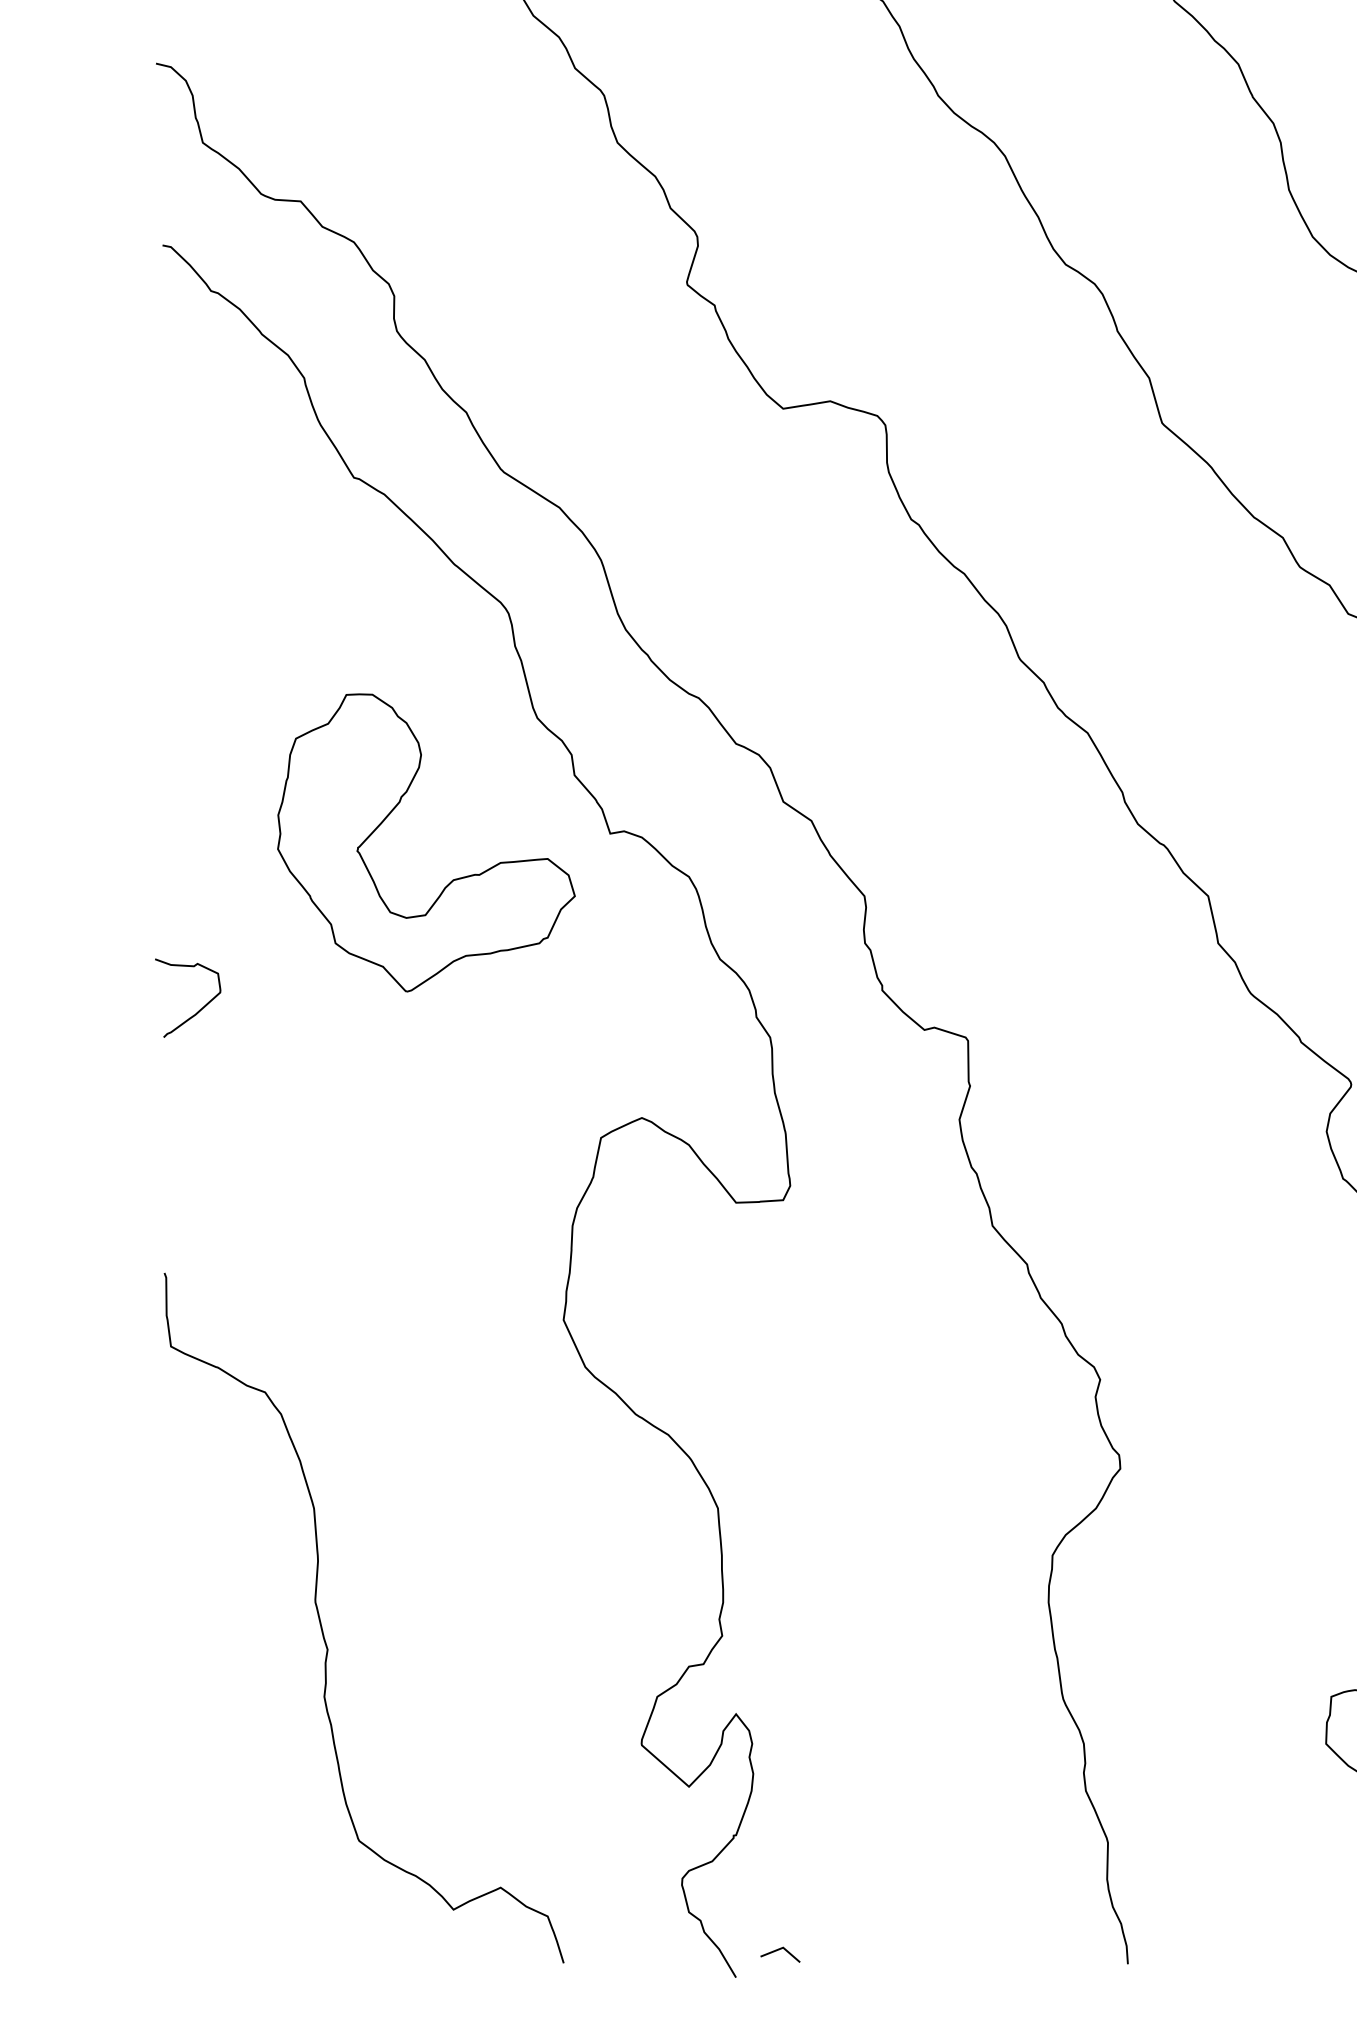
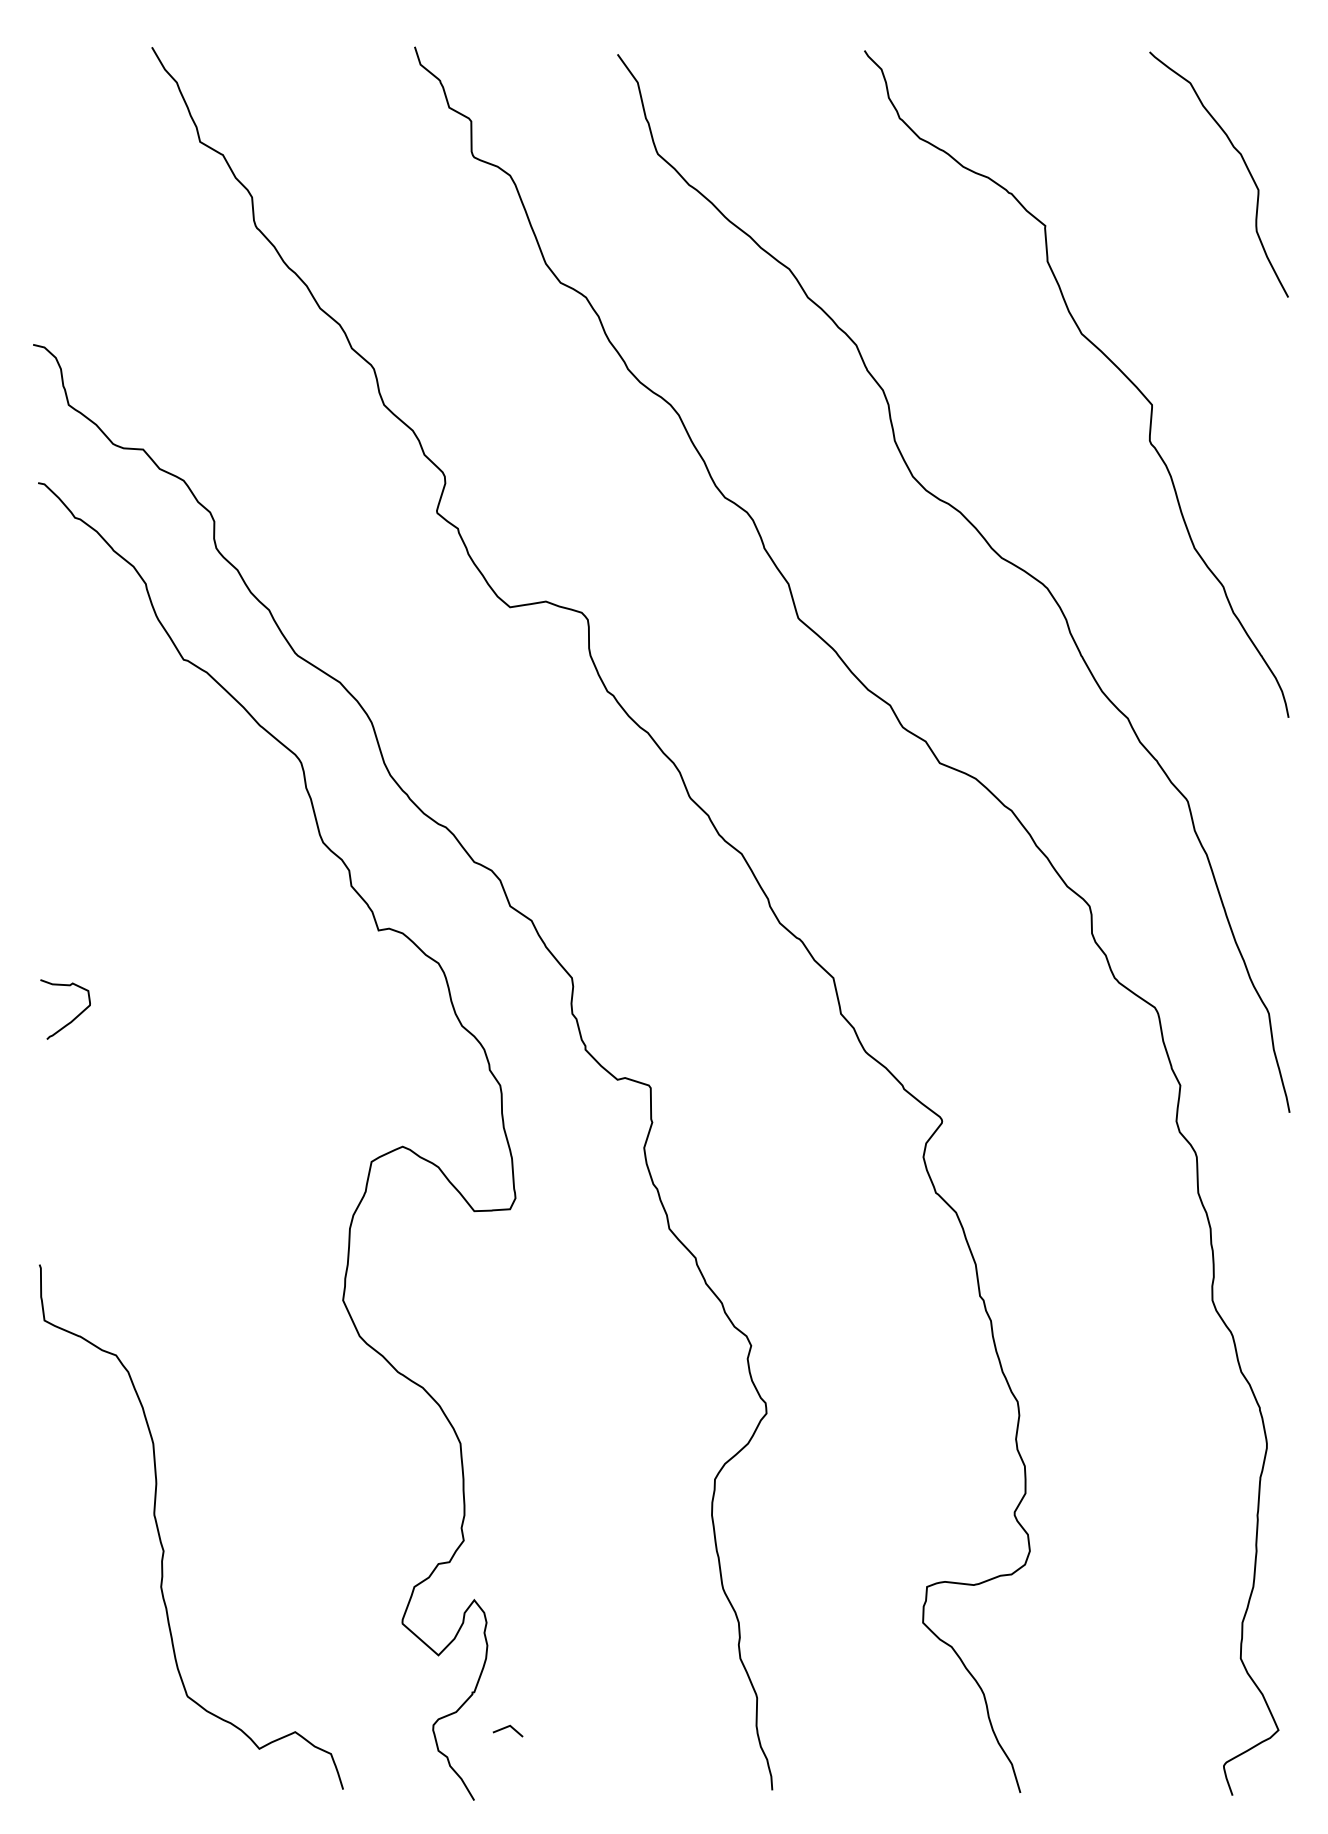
part: (453, 878) -> (259, 964), removed
curve: (199, 1008) -> (74, 1017), moved
line: (778, 1951) -> (506, 1728), moved

